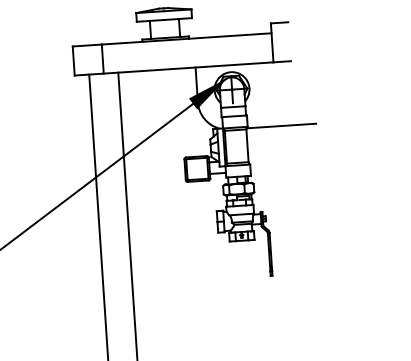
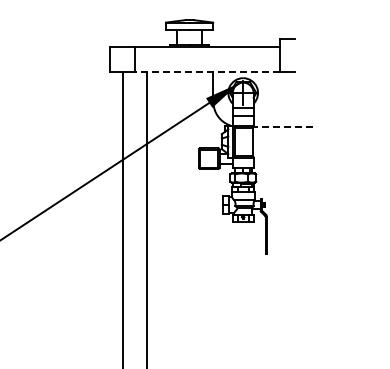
line: (187, 68) -> (206, 72), solid -> dashed
line: (280, 125) -> (282, 126), solid -> dashed

